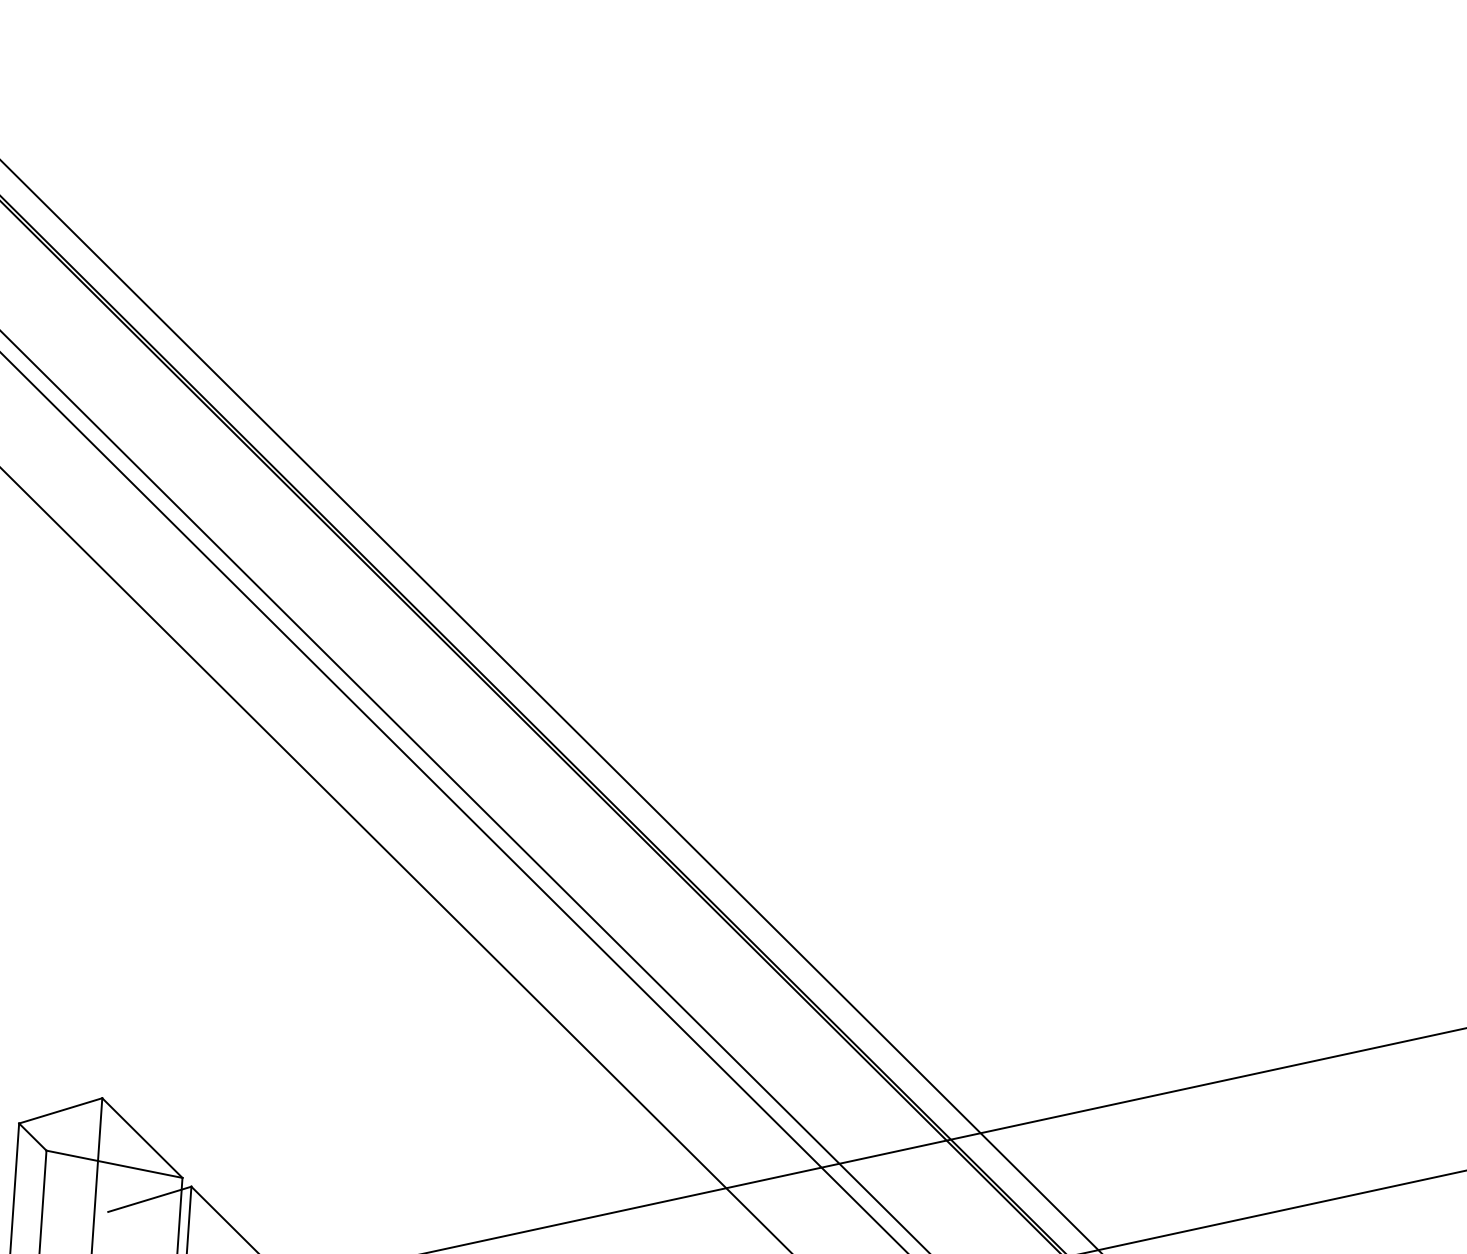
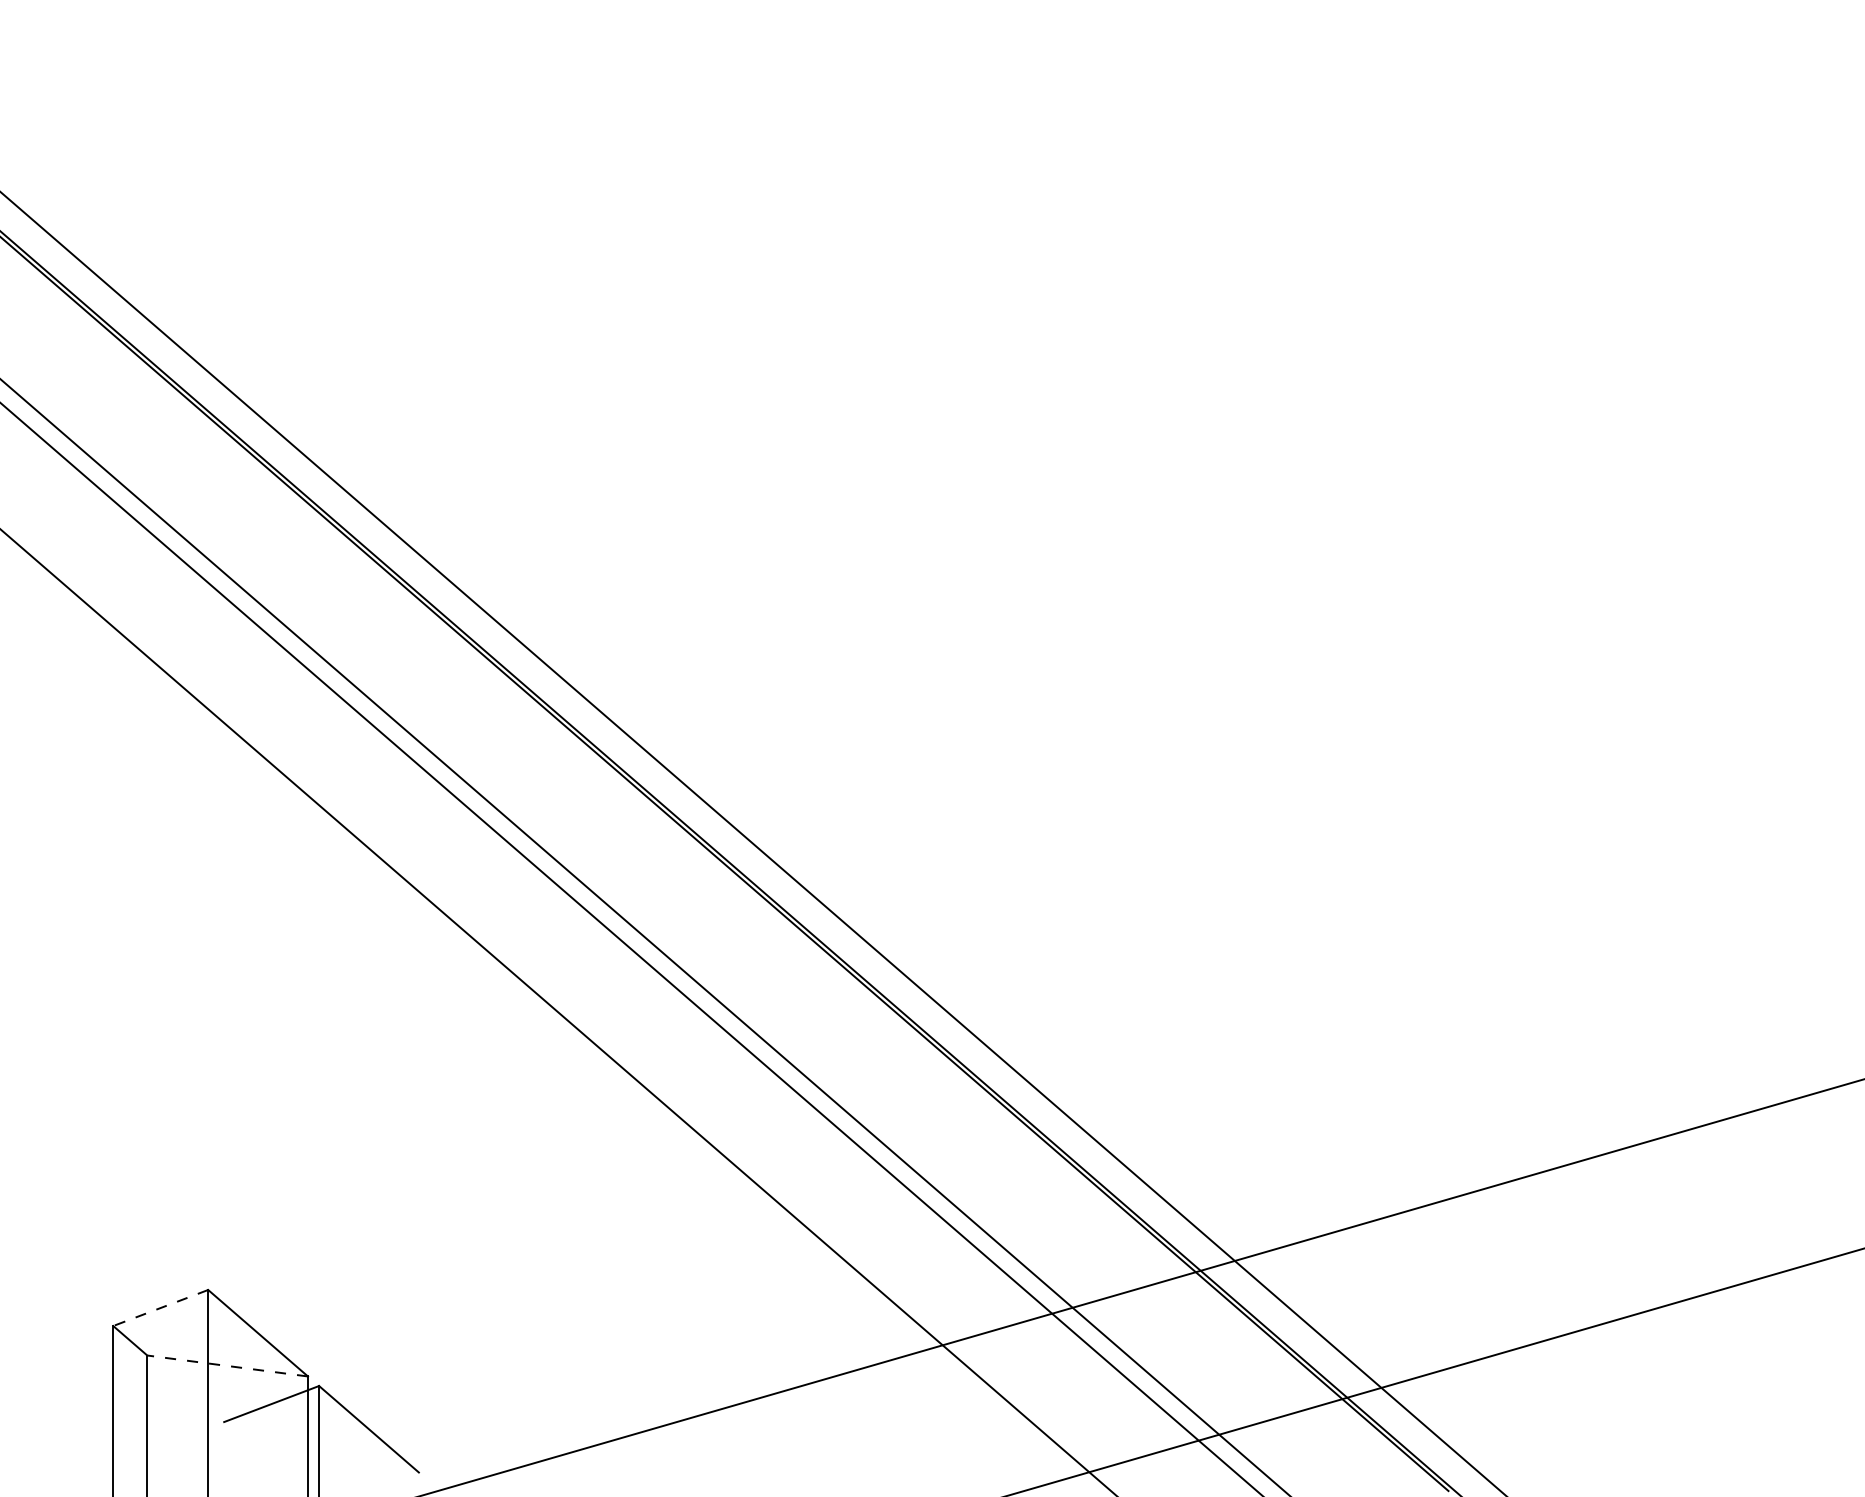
line: (60, 1111) -> (160, 1308), solid -> dashed
line: (114, 1163) -> (227, 1365), solid -> dashed

